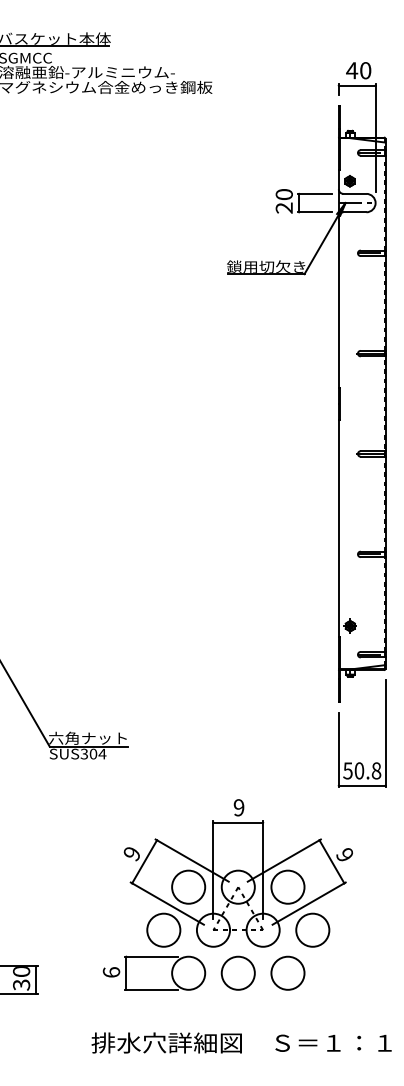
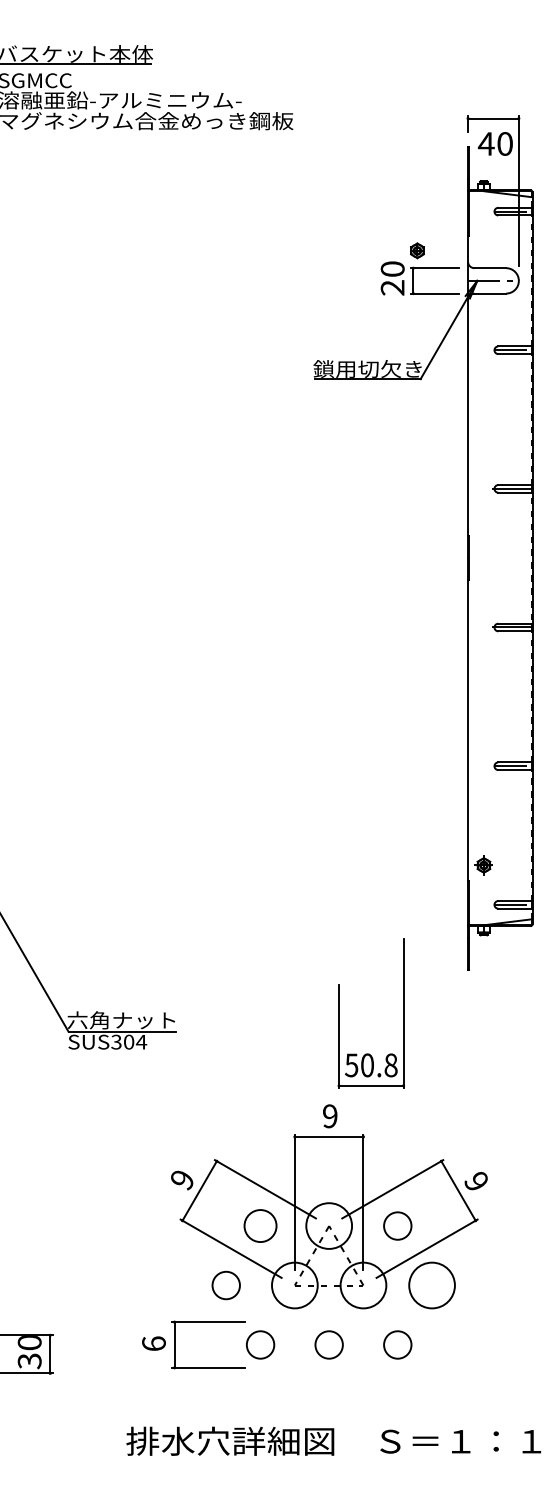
text: (357, 70) -> (494, 143), moved
part: (350, 181) -> (417, 250), moved
part: (339, 733) -> (339, 1013), moved
circle: (188, 886) -> (260, 1225), size x0.7
circle: (287, 886) -> (397, 1225), size x0.6
circle: (164, 930) -> (226, 1285), size x0.6
circle: (188, 972) -> (260, 1344), size x0.6
circle: (238, 972) -> (329, 1344), size x0.6
circle: (287, 972) -> (397, 1344), size x0.6

